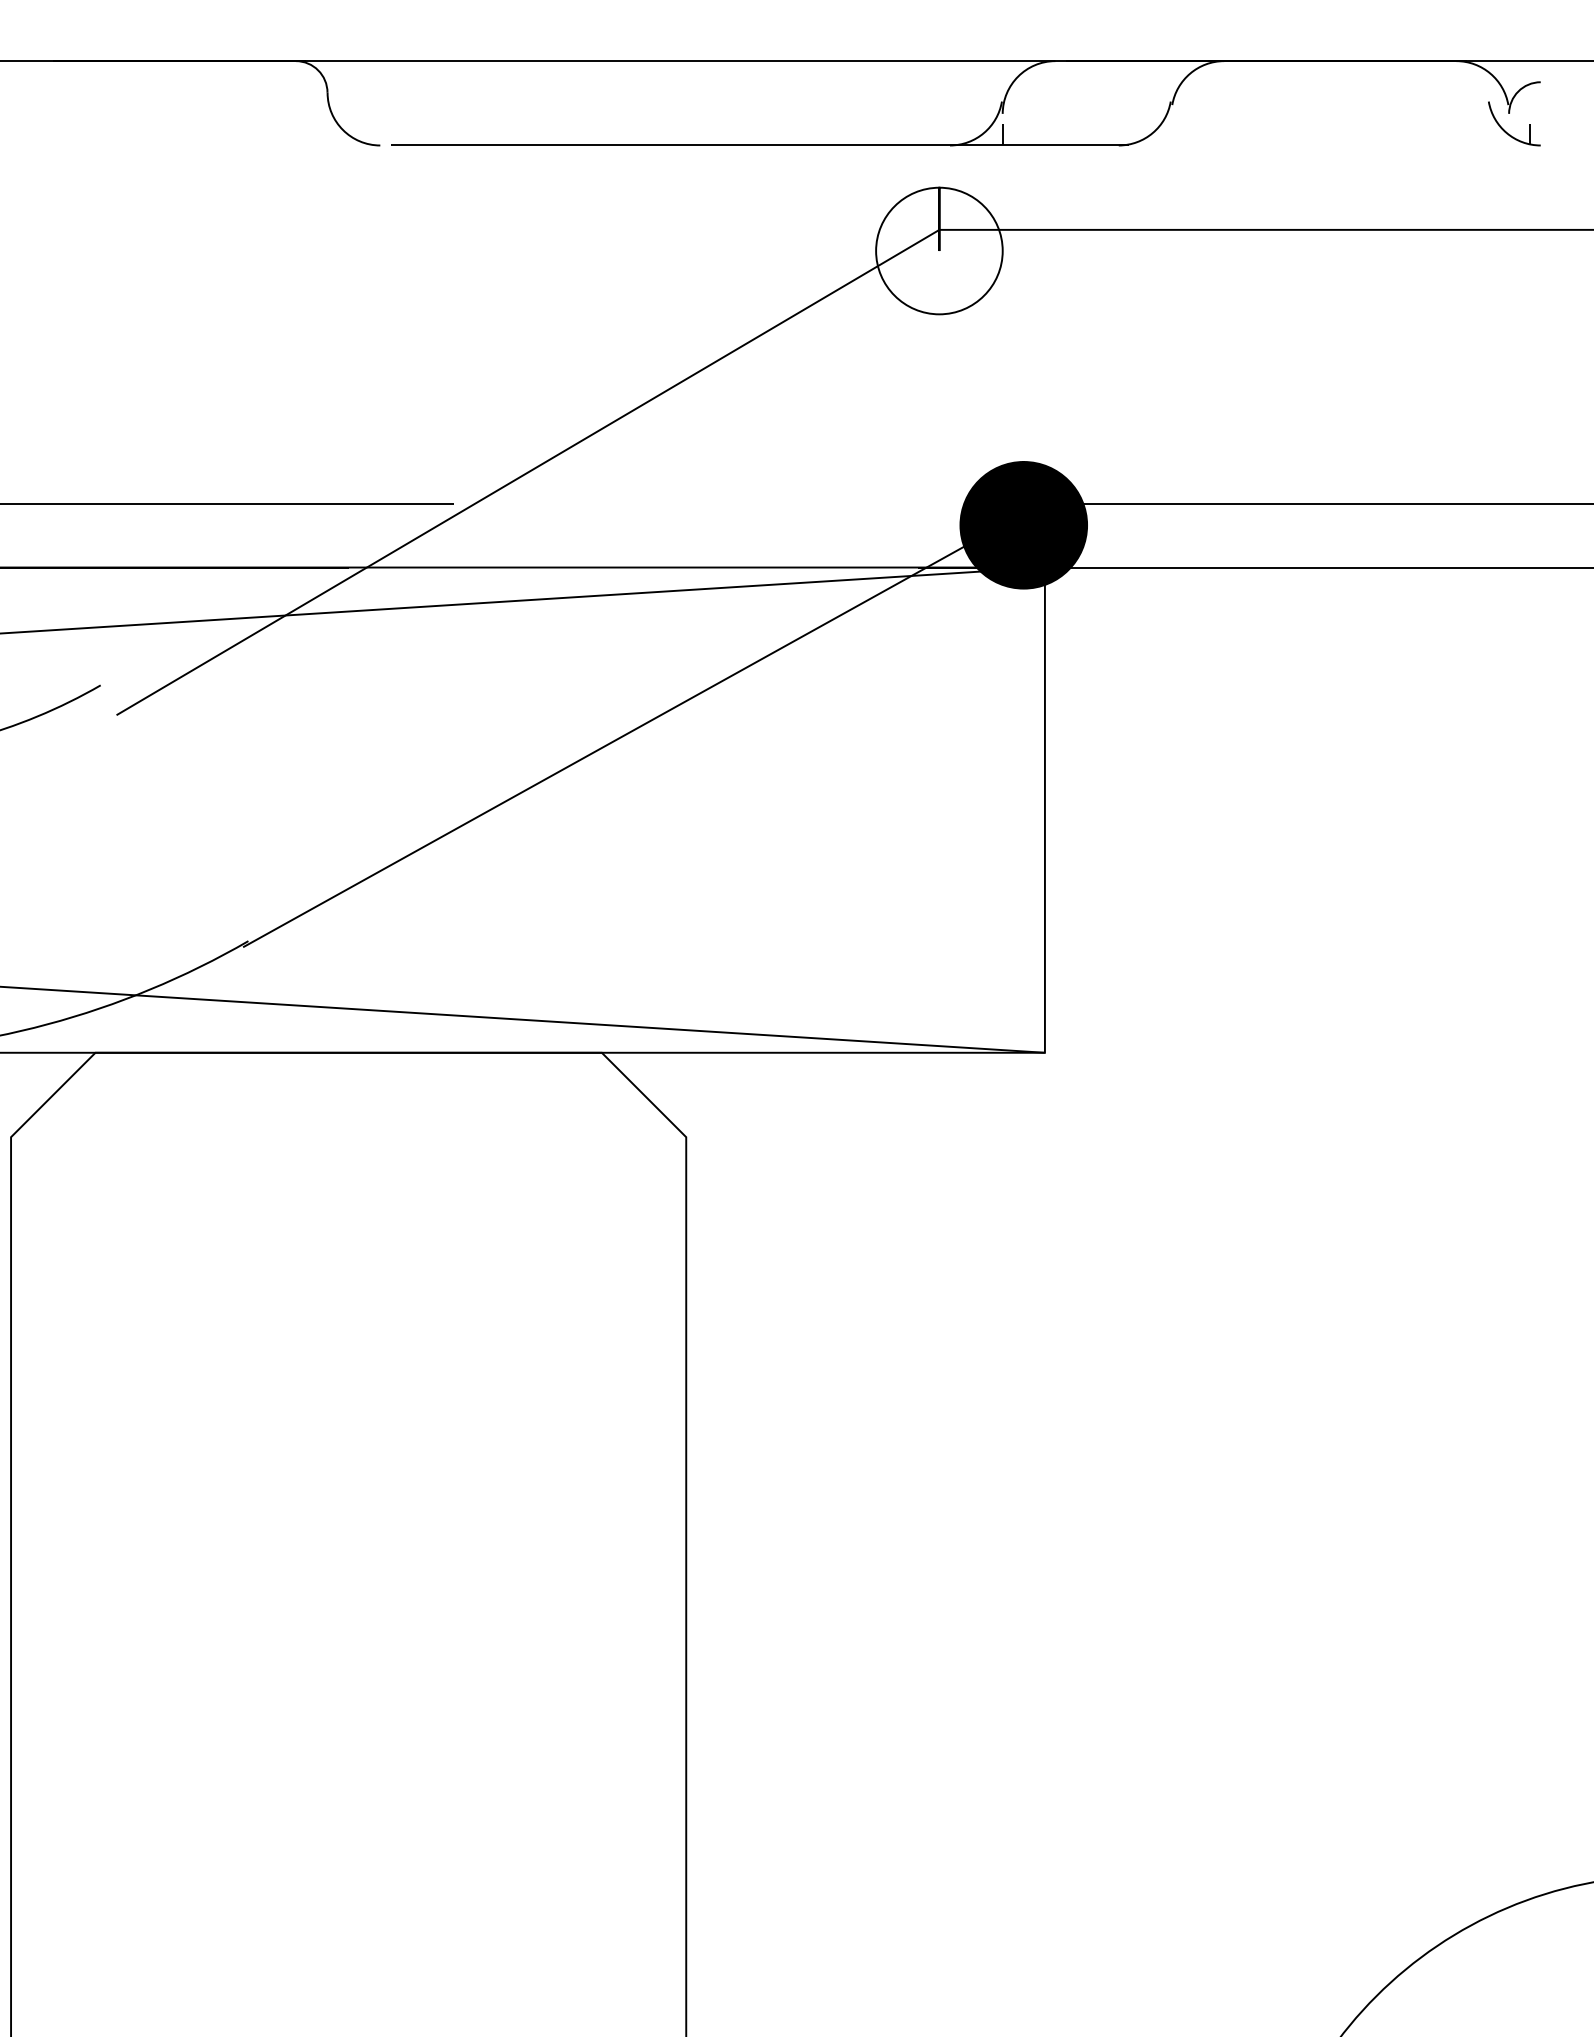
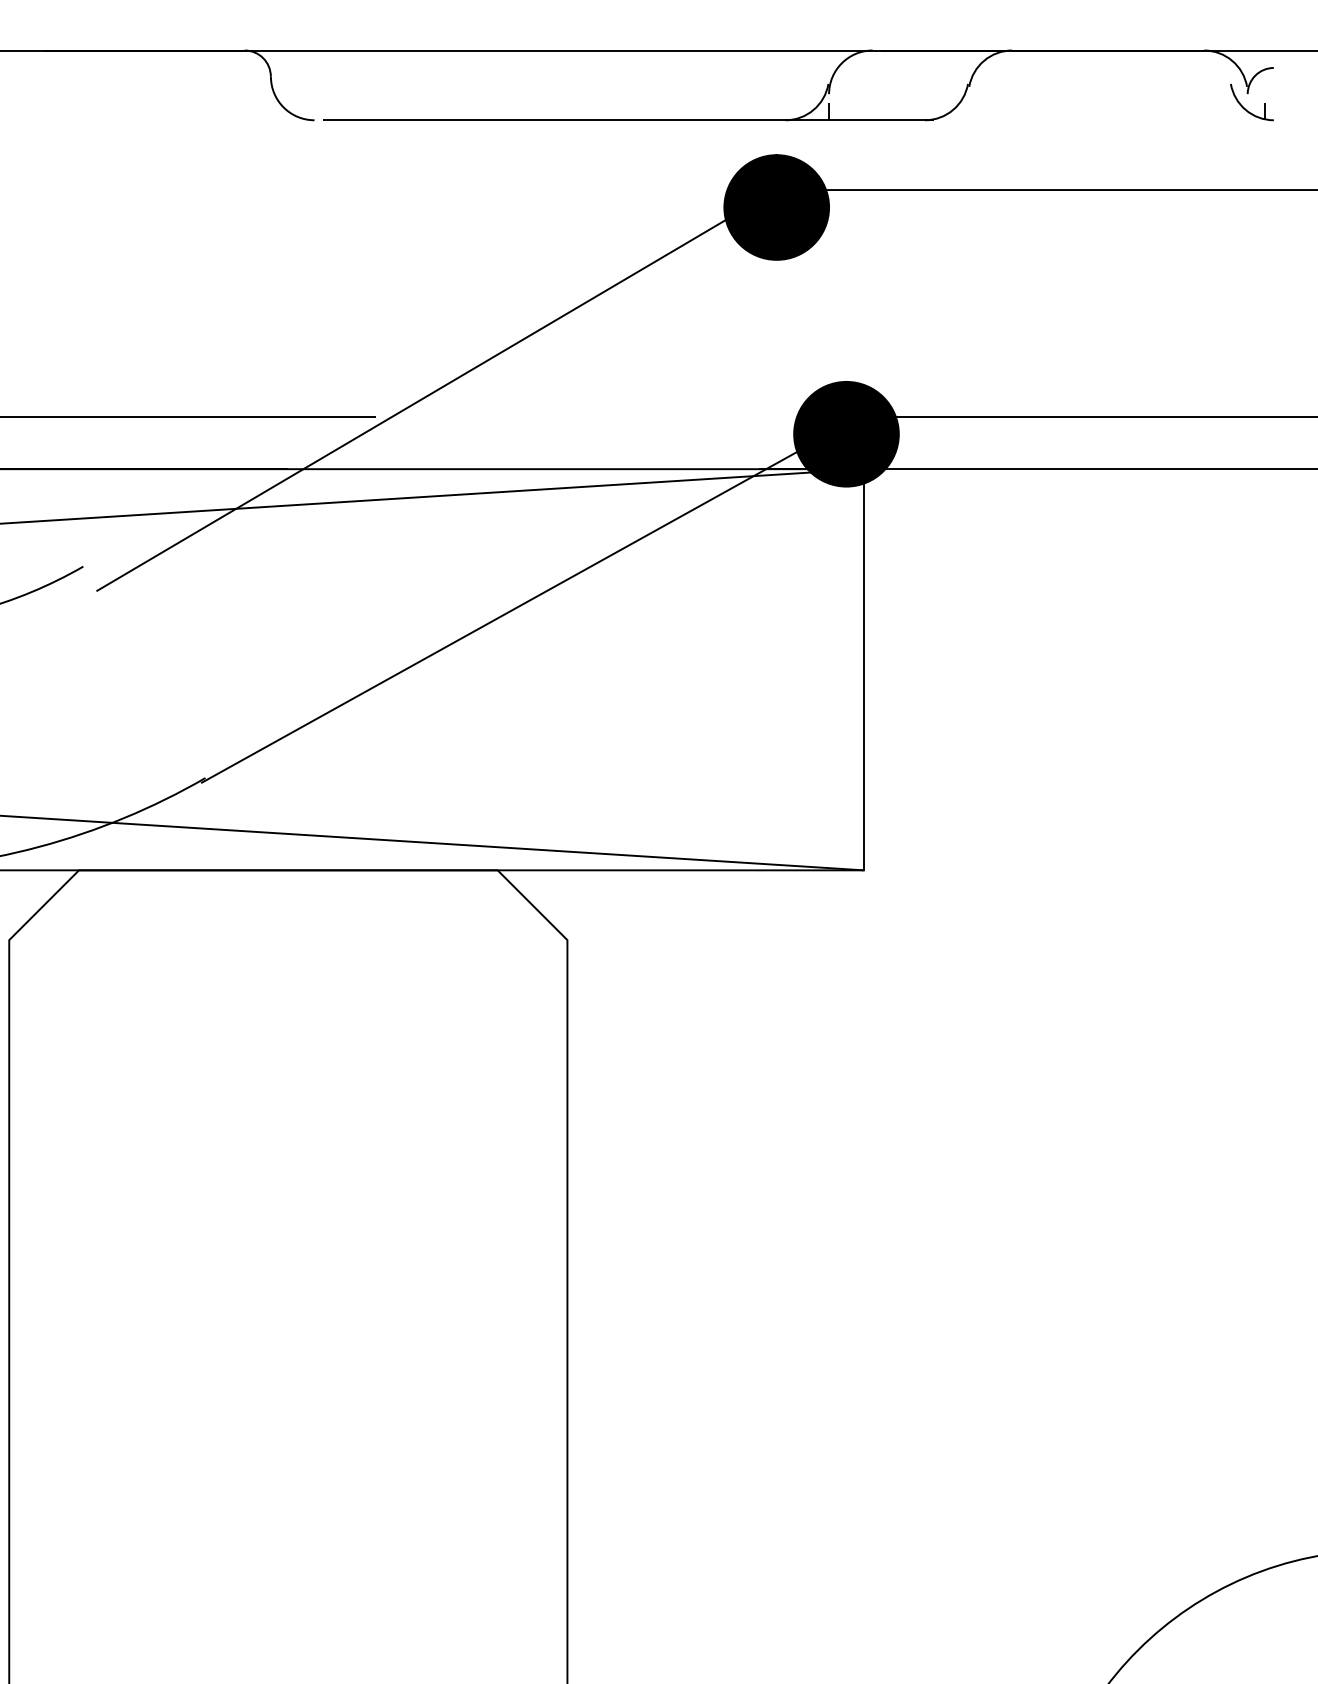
fill: (939, 251) -> (776, 207), added

